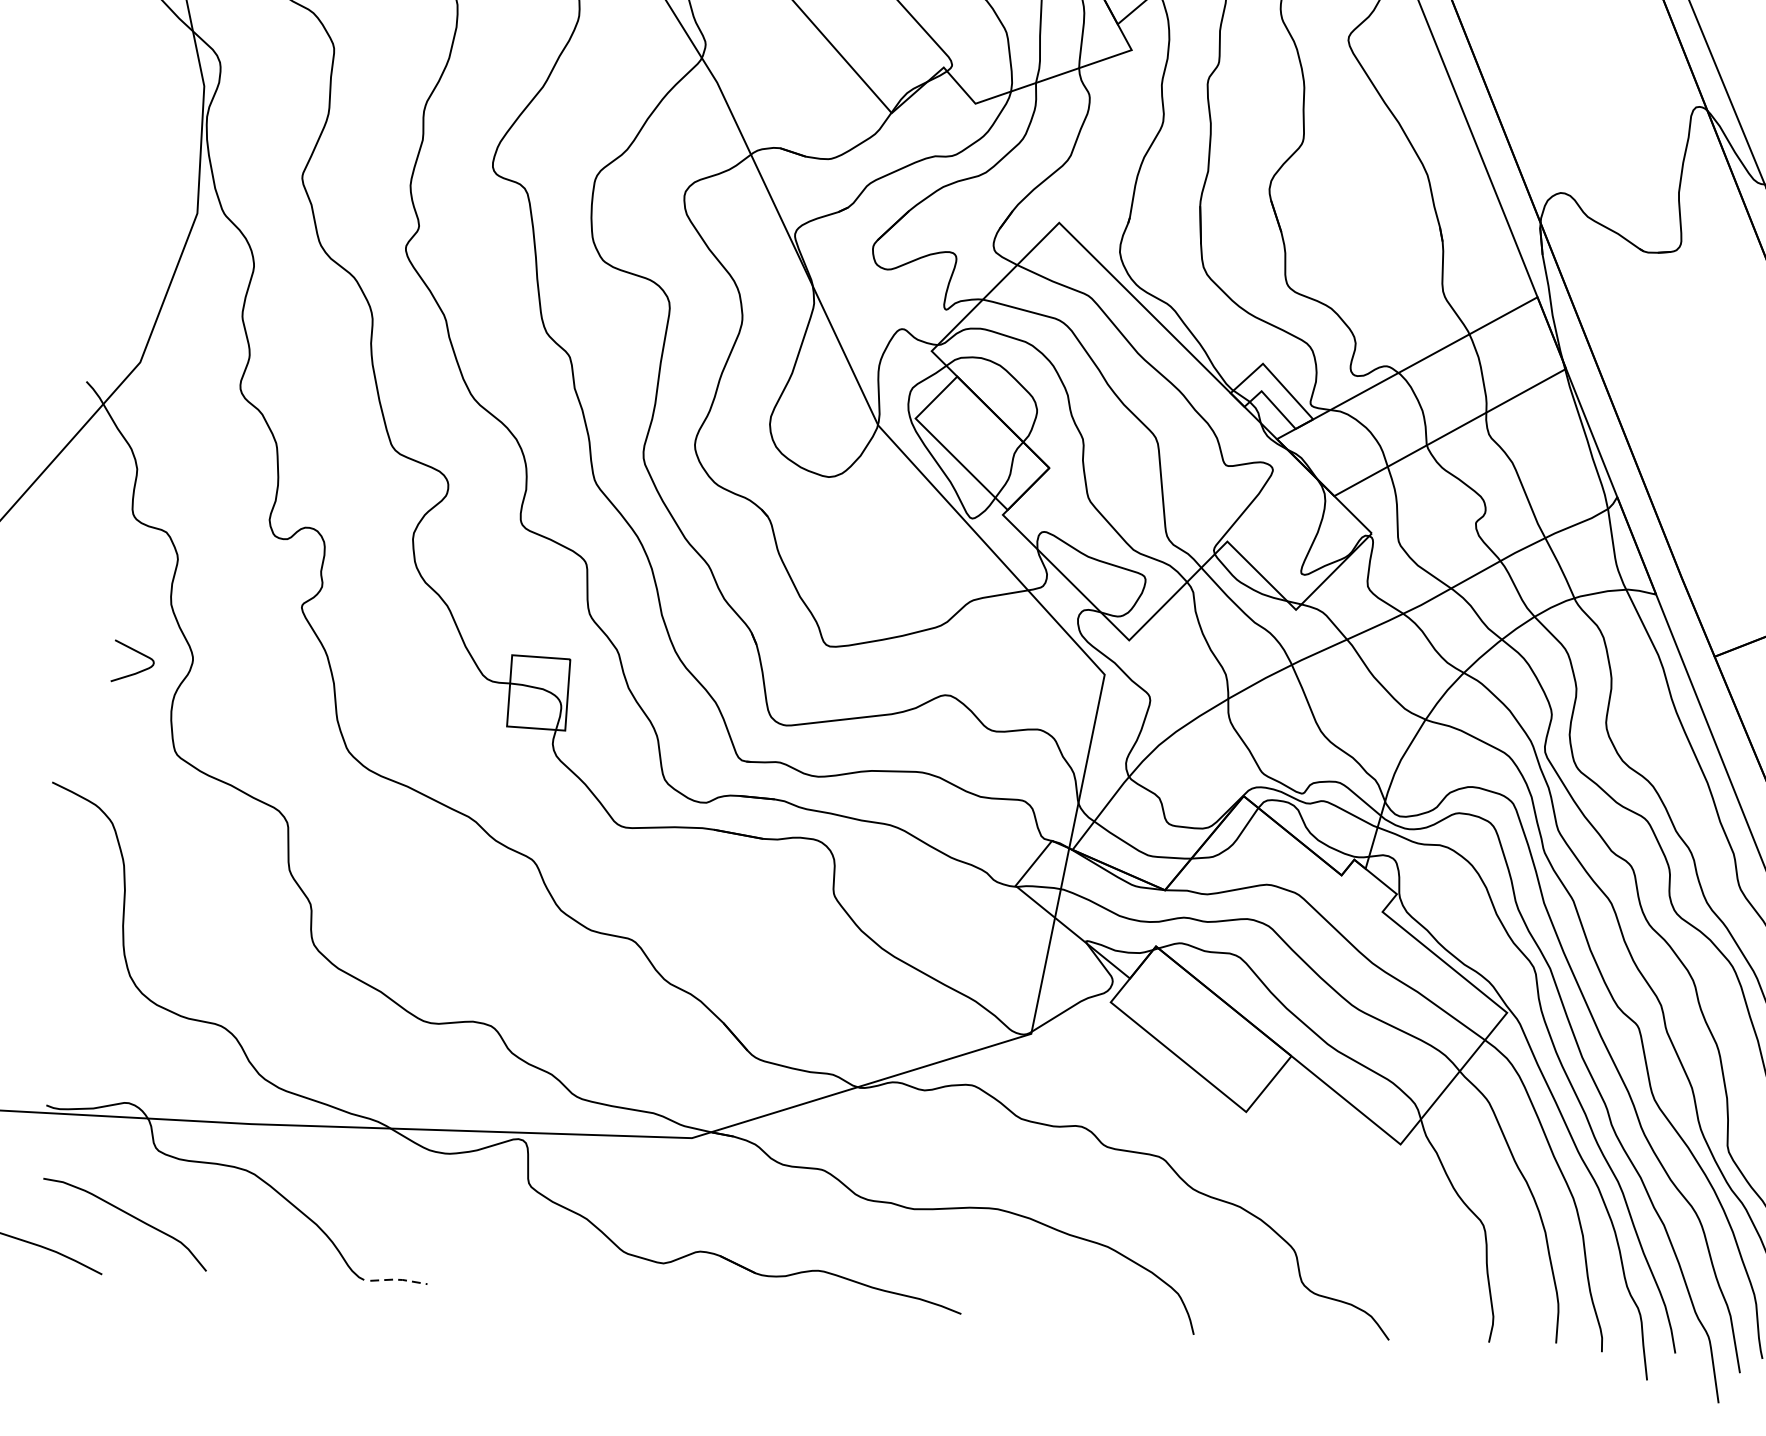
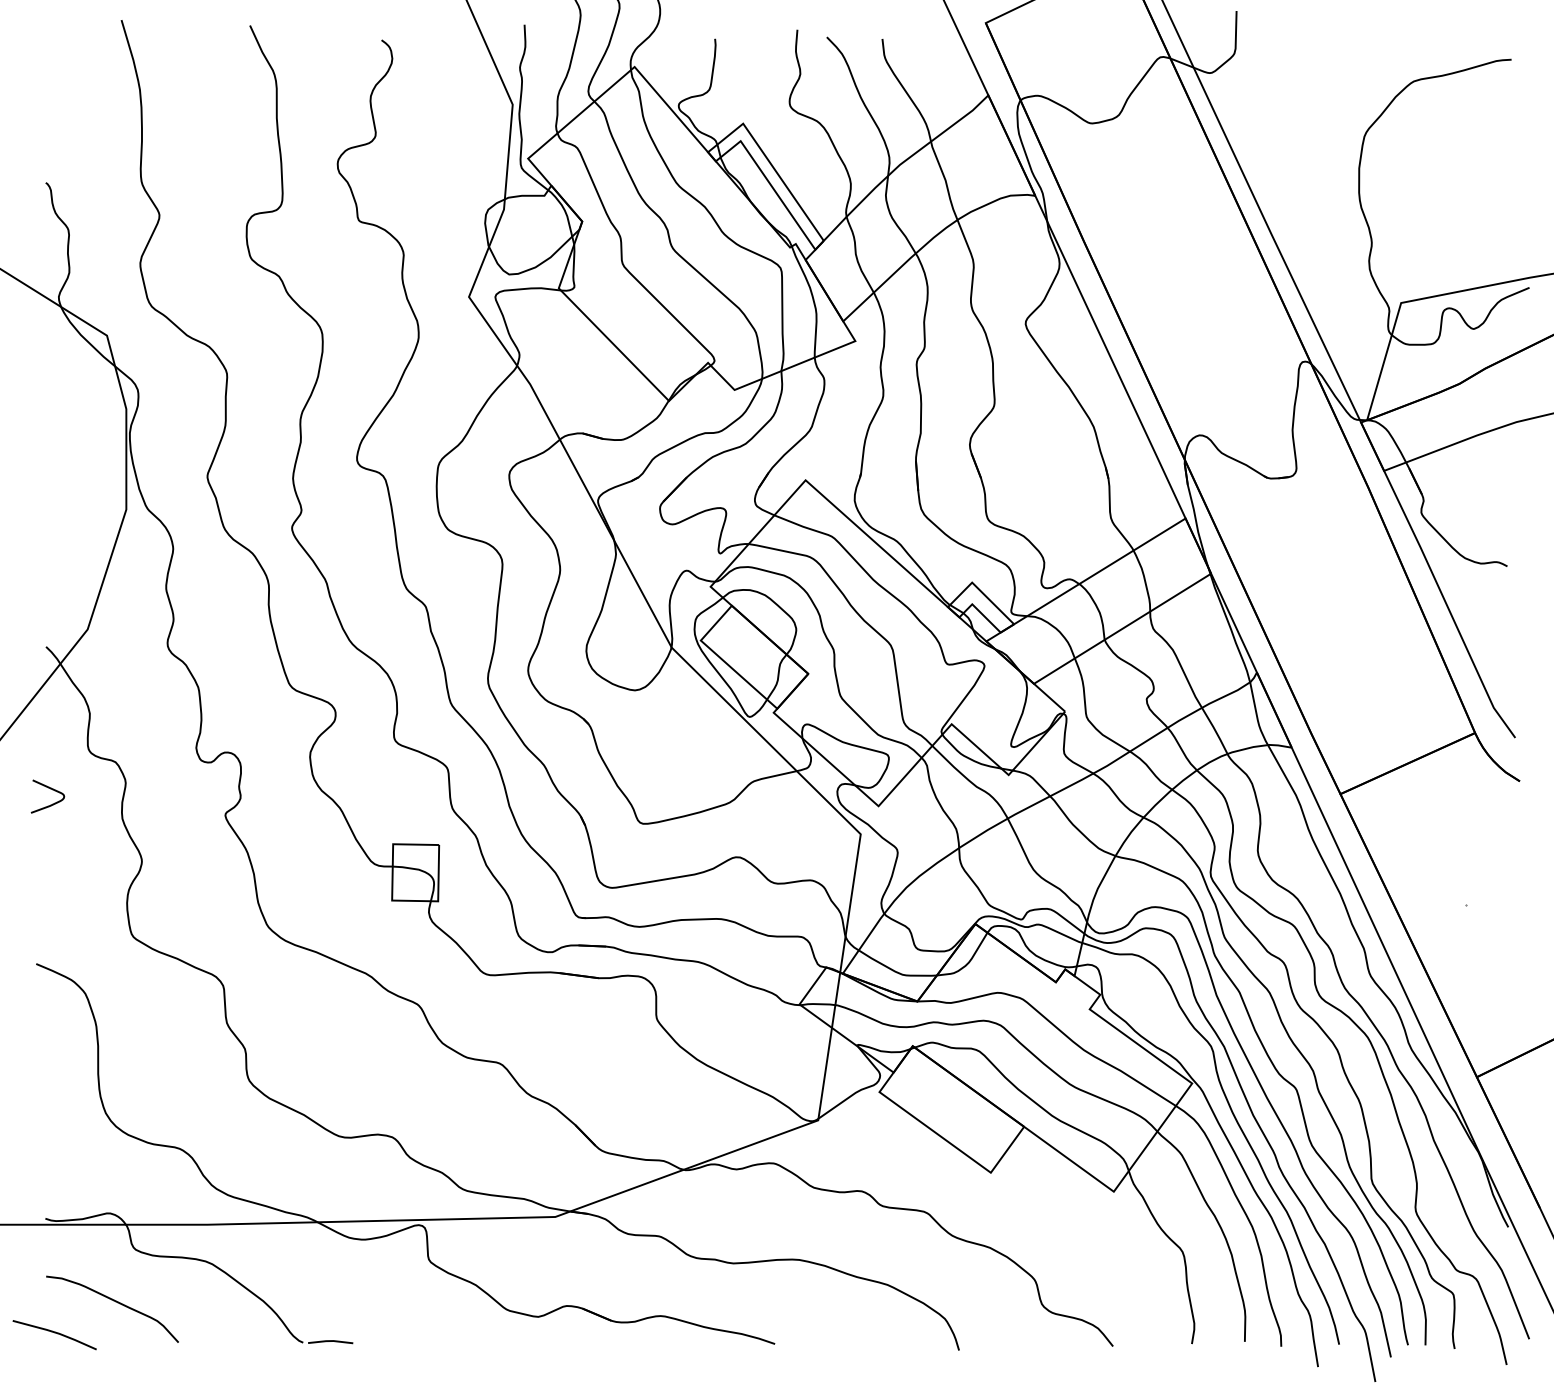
curve: (136, 653) -> (50, 789), moved
line: (398, 1280) -> (330, 1341), dashed -> solid

